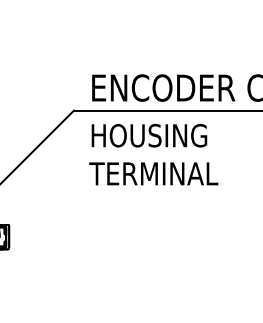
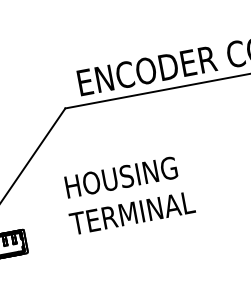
text: (153, 154) -> (128, 194), moved

